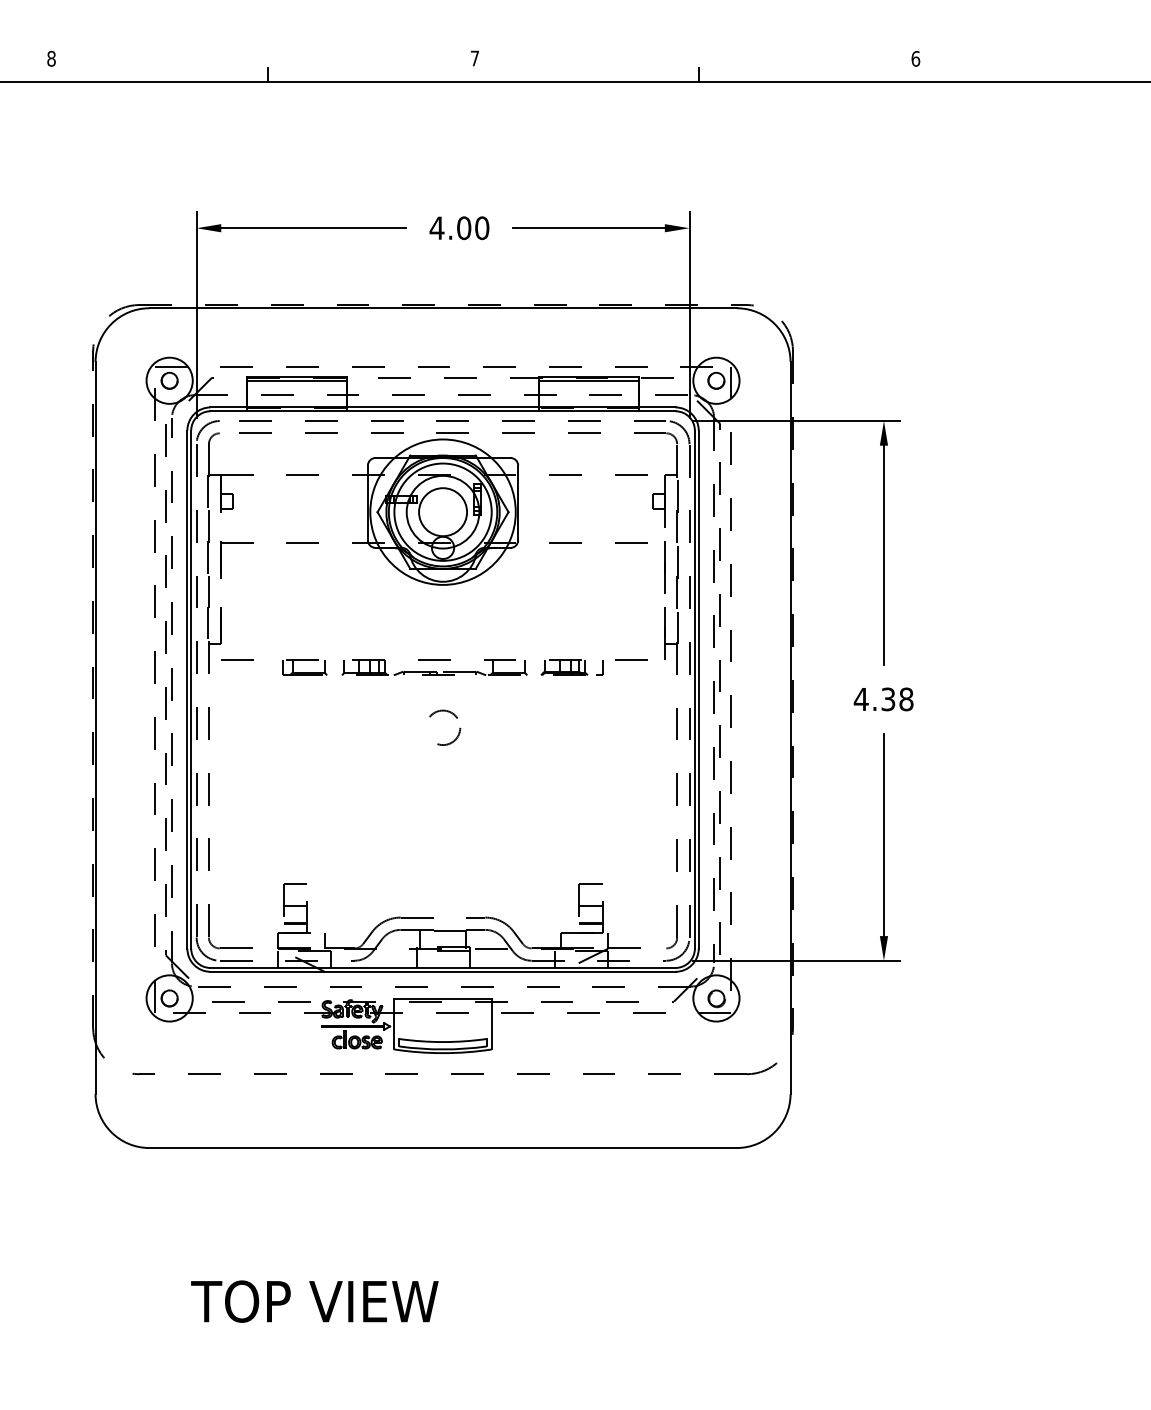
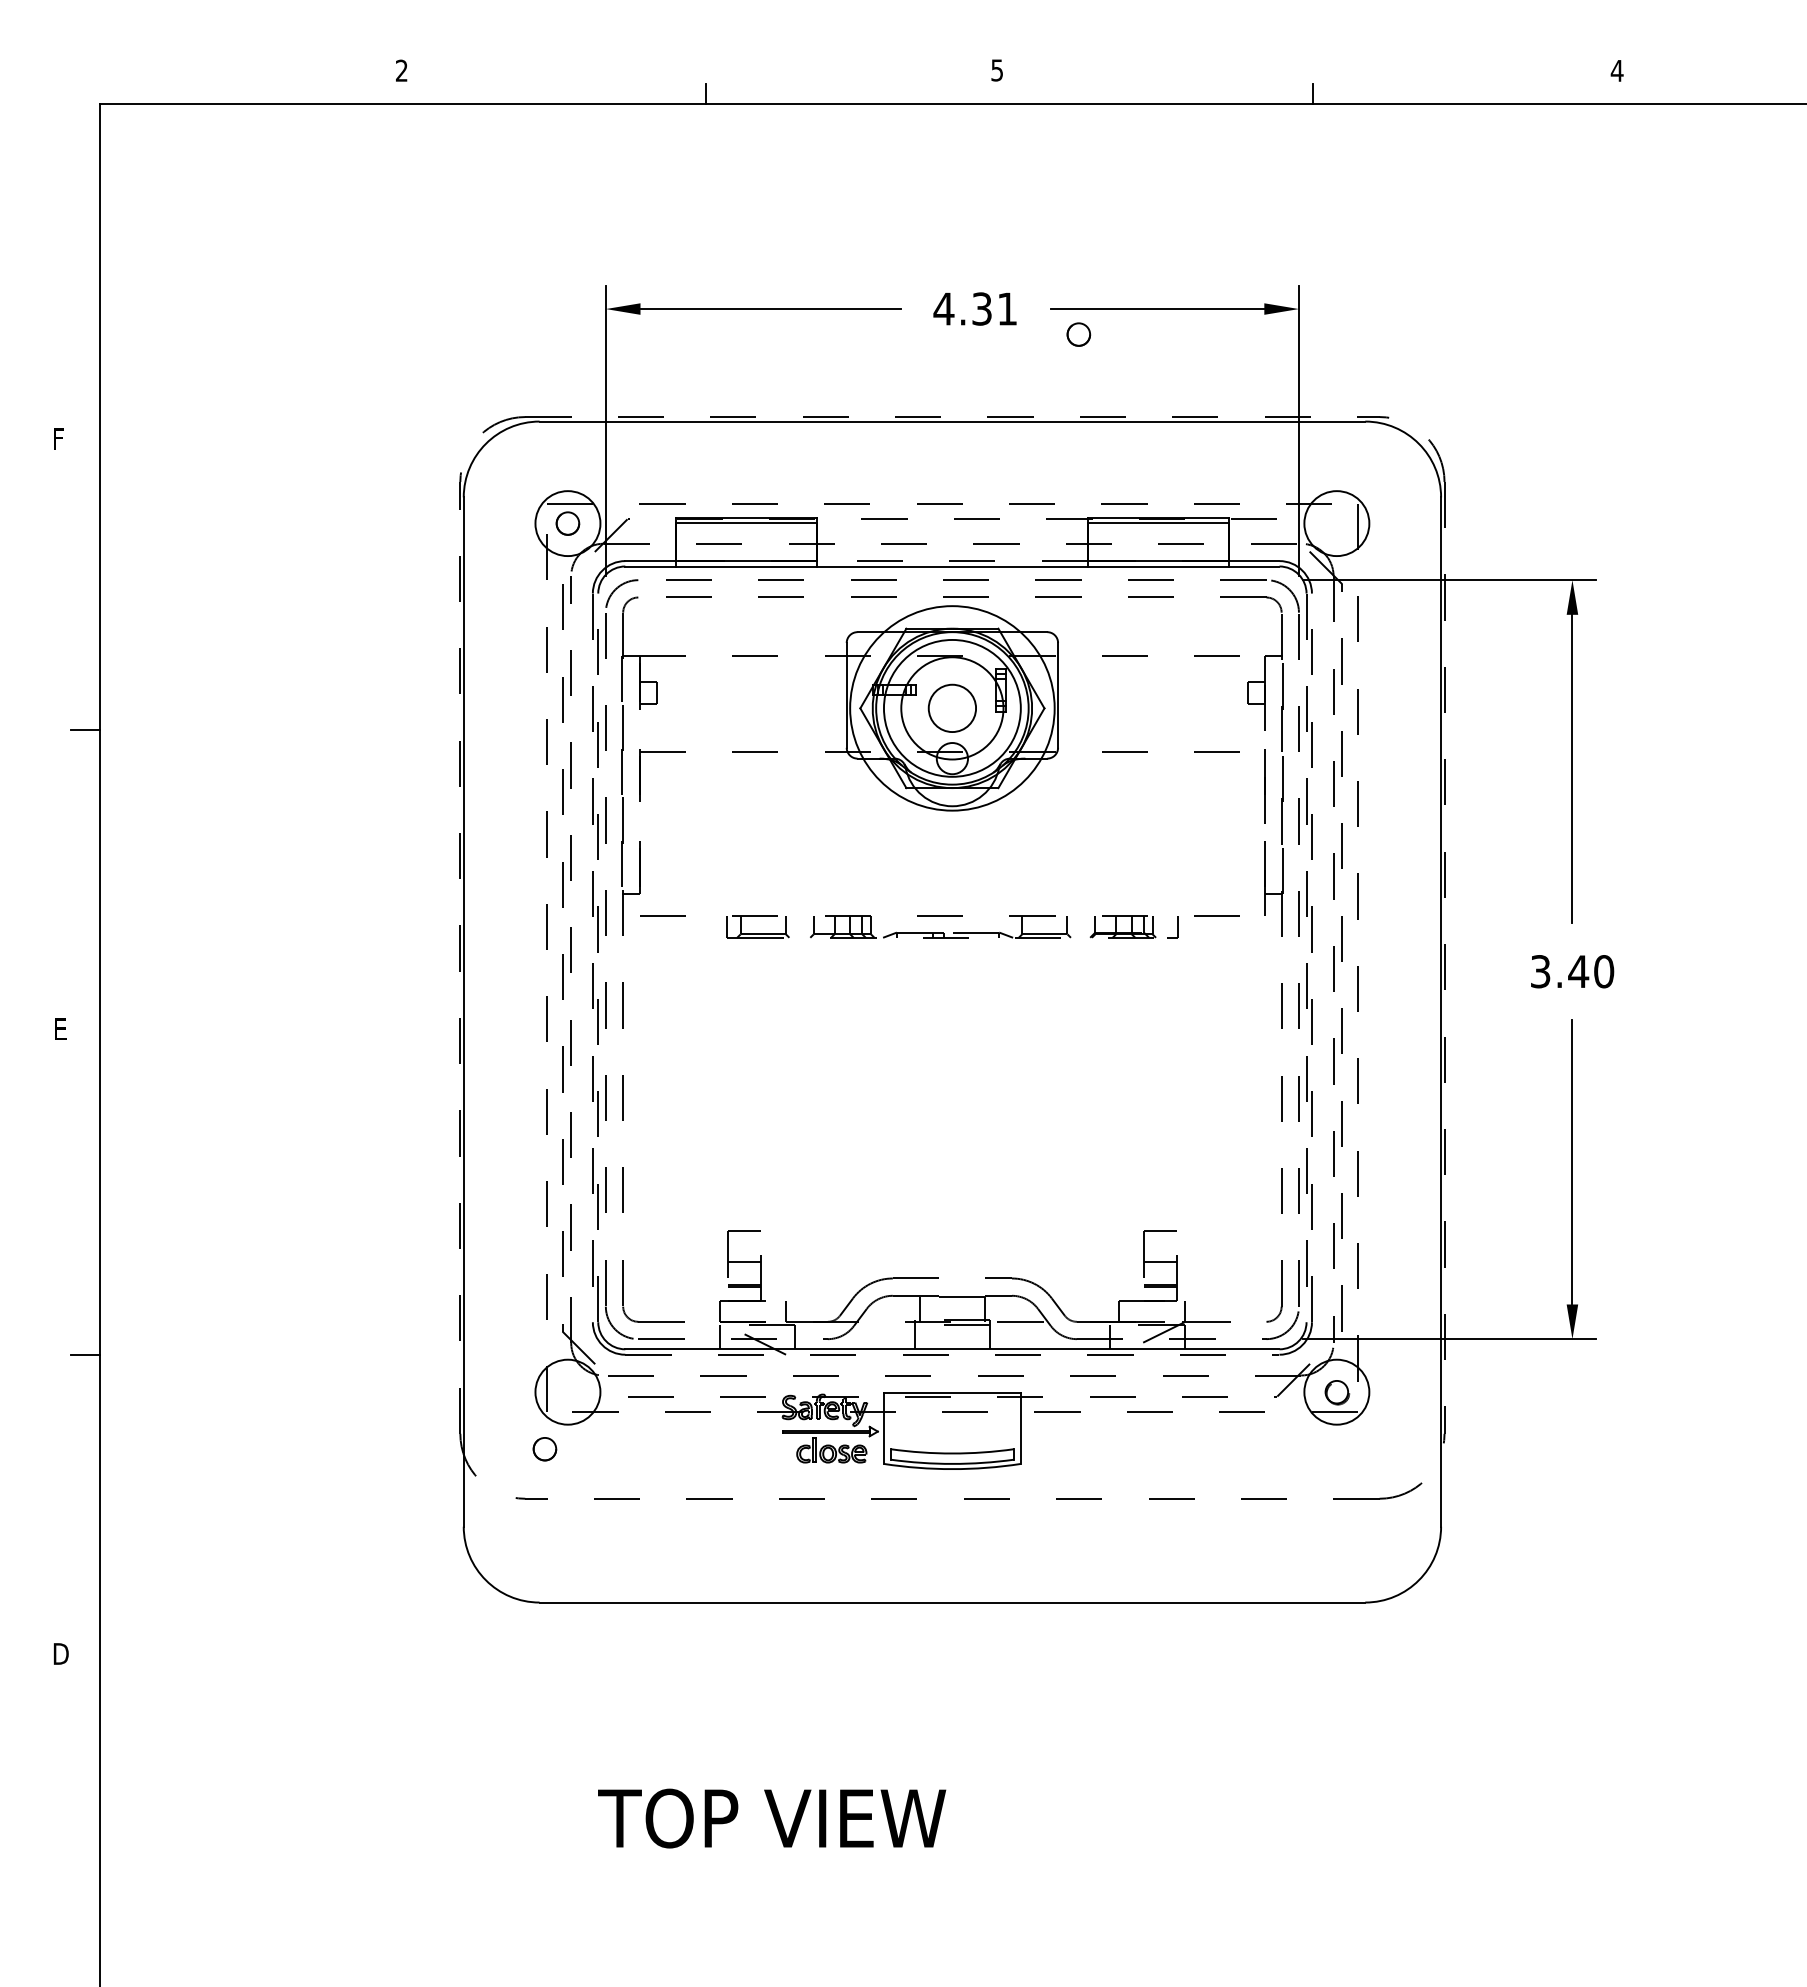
text: (51, 58) -> (401, 70), 8 -> 2
text: (474, 58) -> (996, 70), 7 -> 5
text: (915, 58) -> (1616, 70), 6 -> 4
text: (472, 227) -> (994, 308), 4.00 -> 4.31
part: (716, 380) -> (1078, 334), moved
line: (442, 407) -> (951, 561), solid -> dashed
circle: (443, 512) -> (952, 708), size x0.7
line: (191, 689) -> (598, 957), solid -> dashed
line: (699, 689) -> (1312, 957), solid -> dashed
line: (187, 690) -> (592, 958), solid -> dashed
line: (694, 690) -> (1306, 958), solid -> dashed
text: (884, 699) -> (1572, 971), 4.38 -> 3.40
circle: (445, 727) -> (955, 1011), removed
line: (443, 971) -> (952, 1354), solid -> dashed
part: (169, 998) -> (544, 1449), moved

